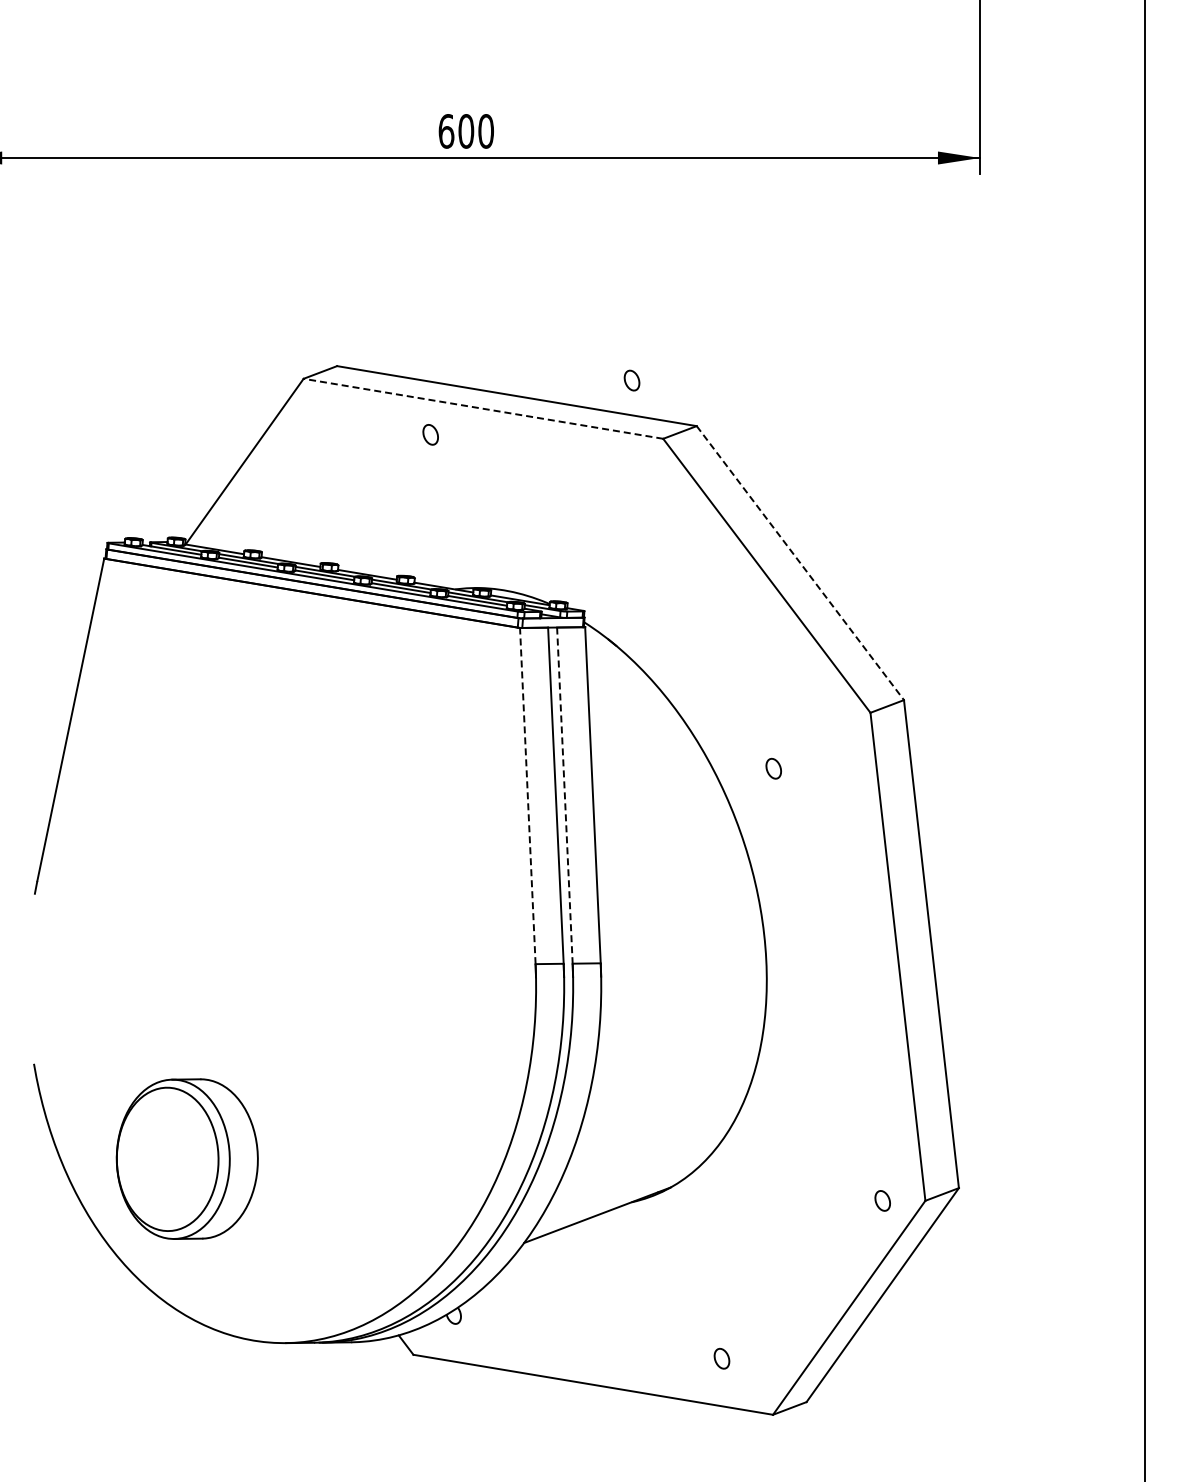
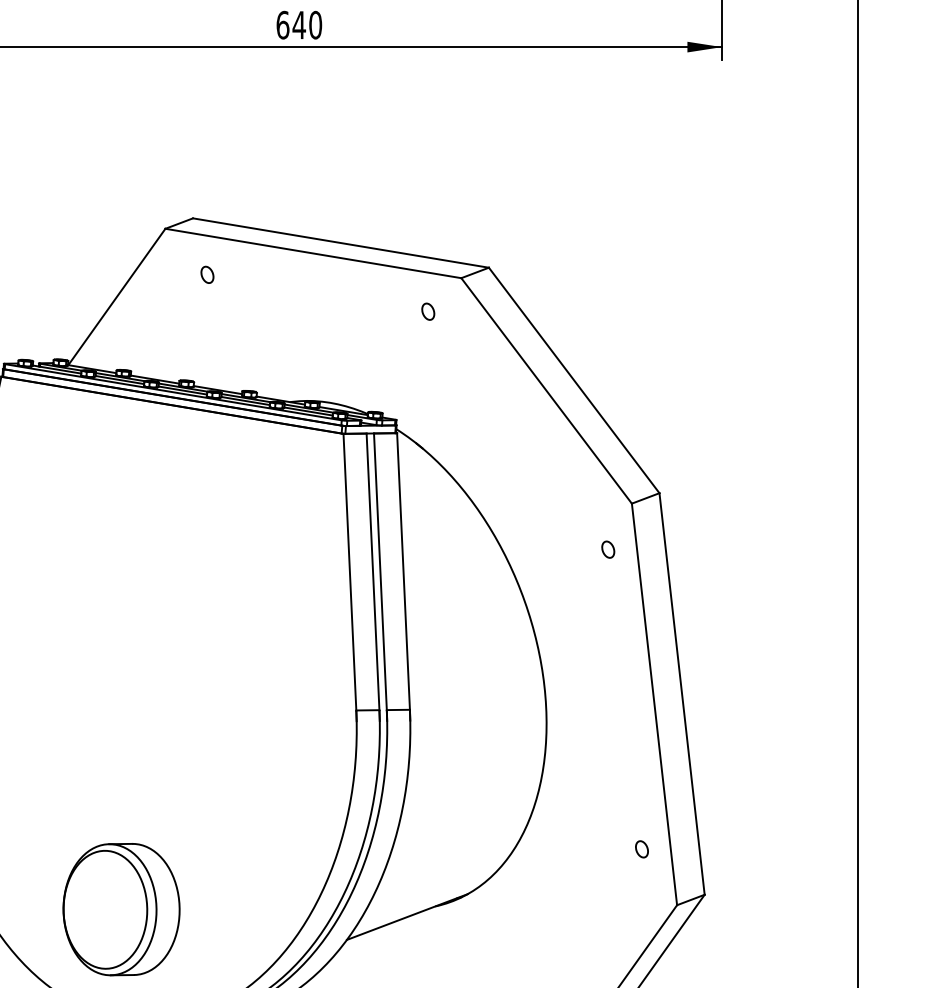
text: (466, 131) -> (299, 25), 600 -> 640
part: (631, 380) -> (427, 311), moved
line: (482, 408) -> (312, 253), dashed -> solid
part: (430, 434) -> (207, 274), moved
line: (800, 563) -> (574, 380), dashed -> solid
part: (773, 768) -> (608, 549), moved
line: (527, 795) -> (349, 571), dashed -> solid
line: (564, 796) -> (380, 572), dashed -> solid
part: (186, 1158) -> (120, 909), moved
part: (882, 1200) -> (641, 849), moved

